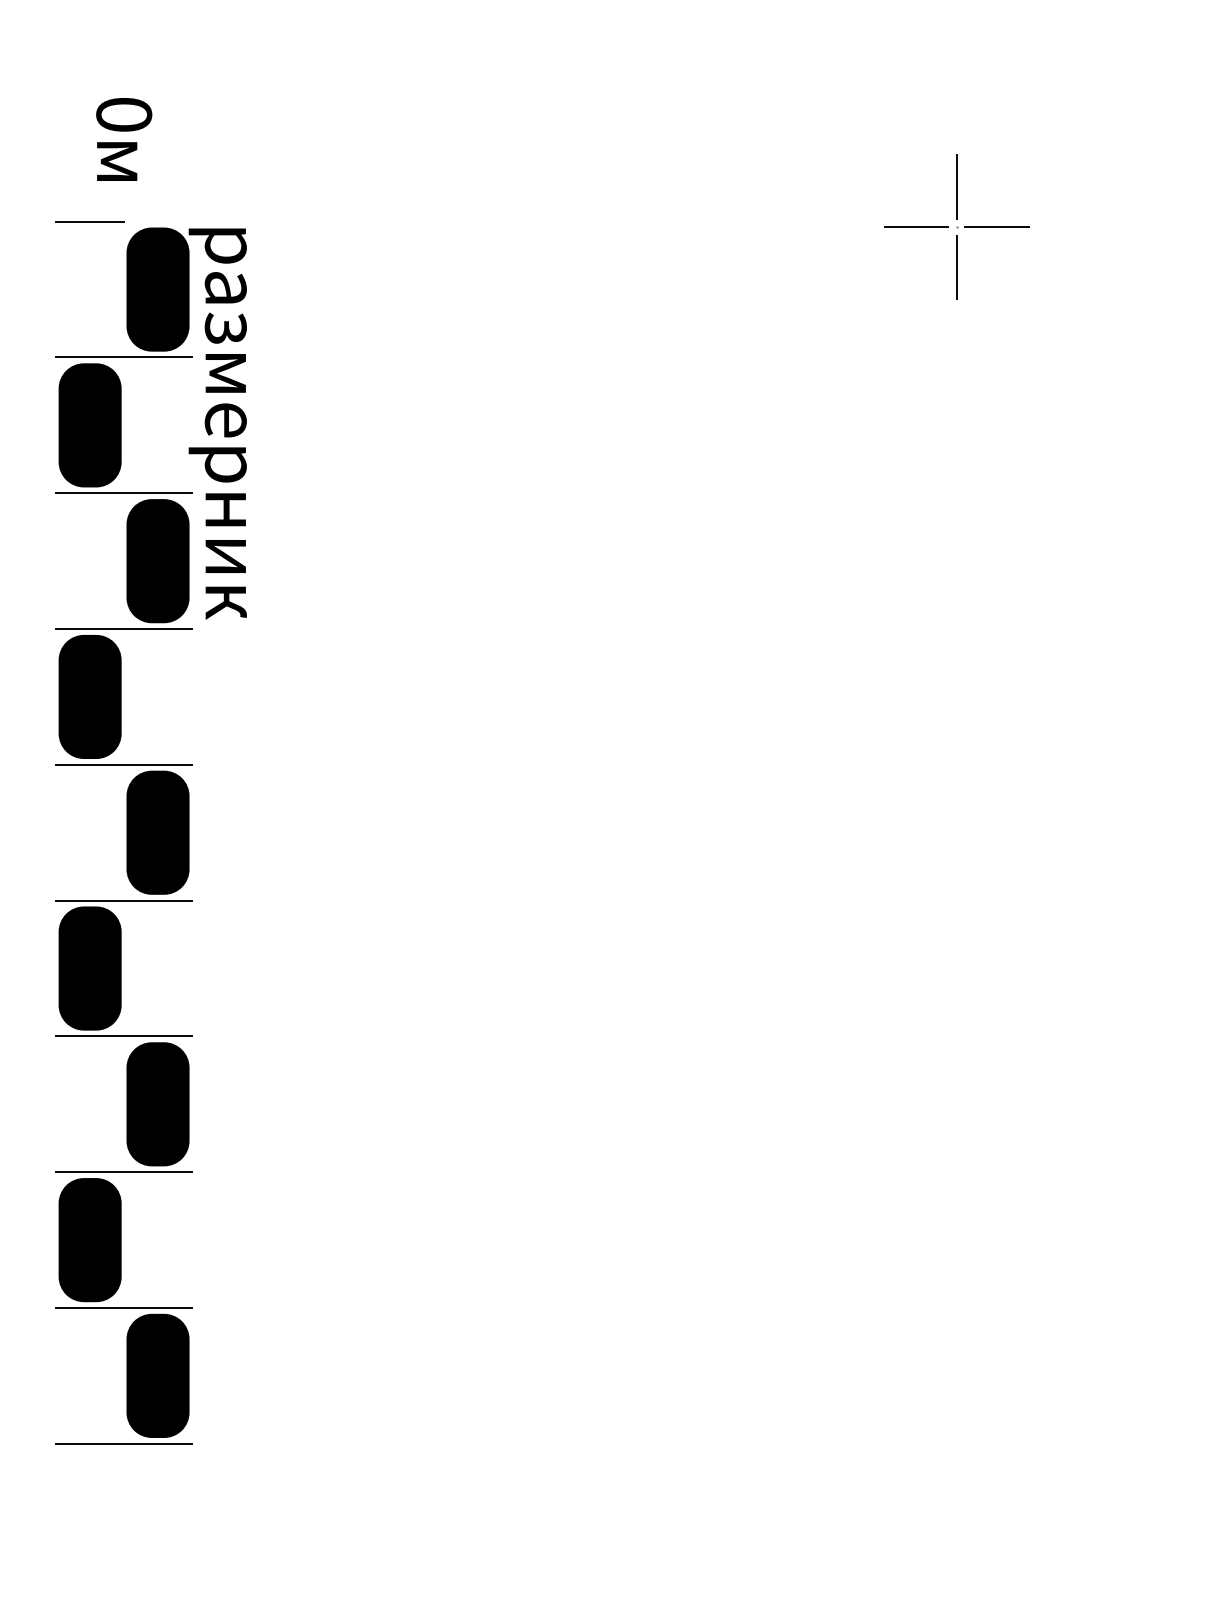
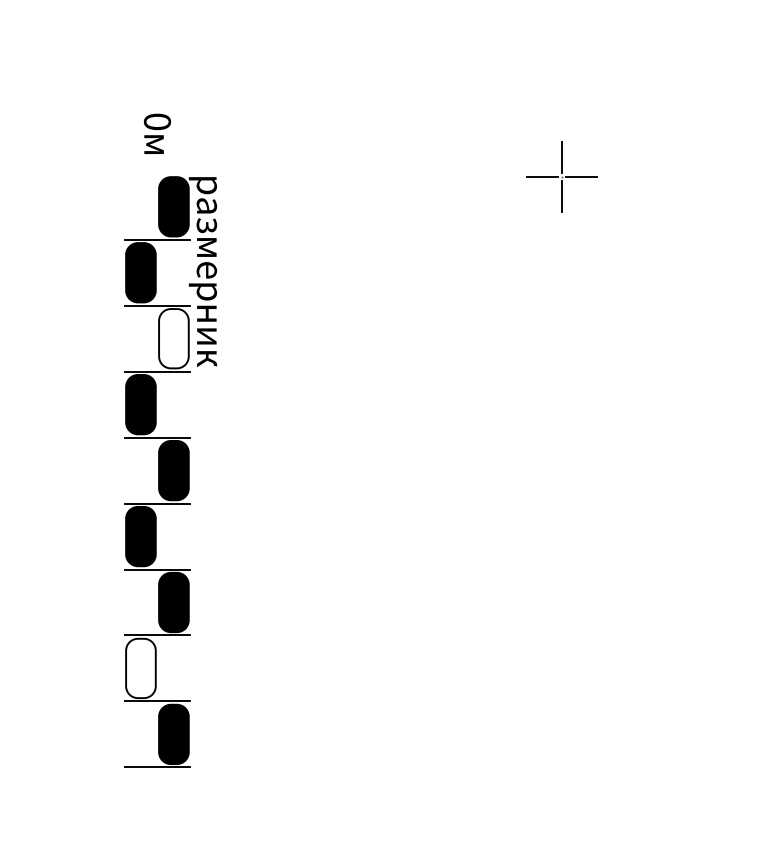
line: (89, 221) -> (140, 173), removed
fill: (157, 560) -> (173, 338), removed
fill: (89, 1240) -> (140, 668), removed

